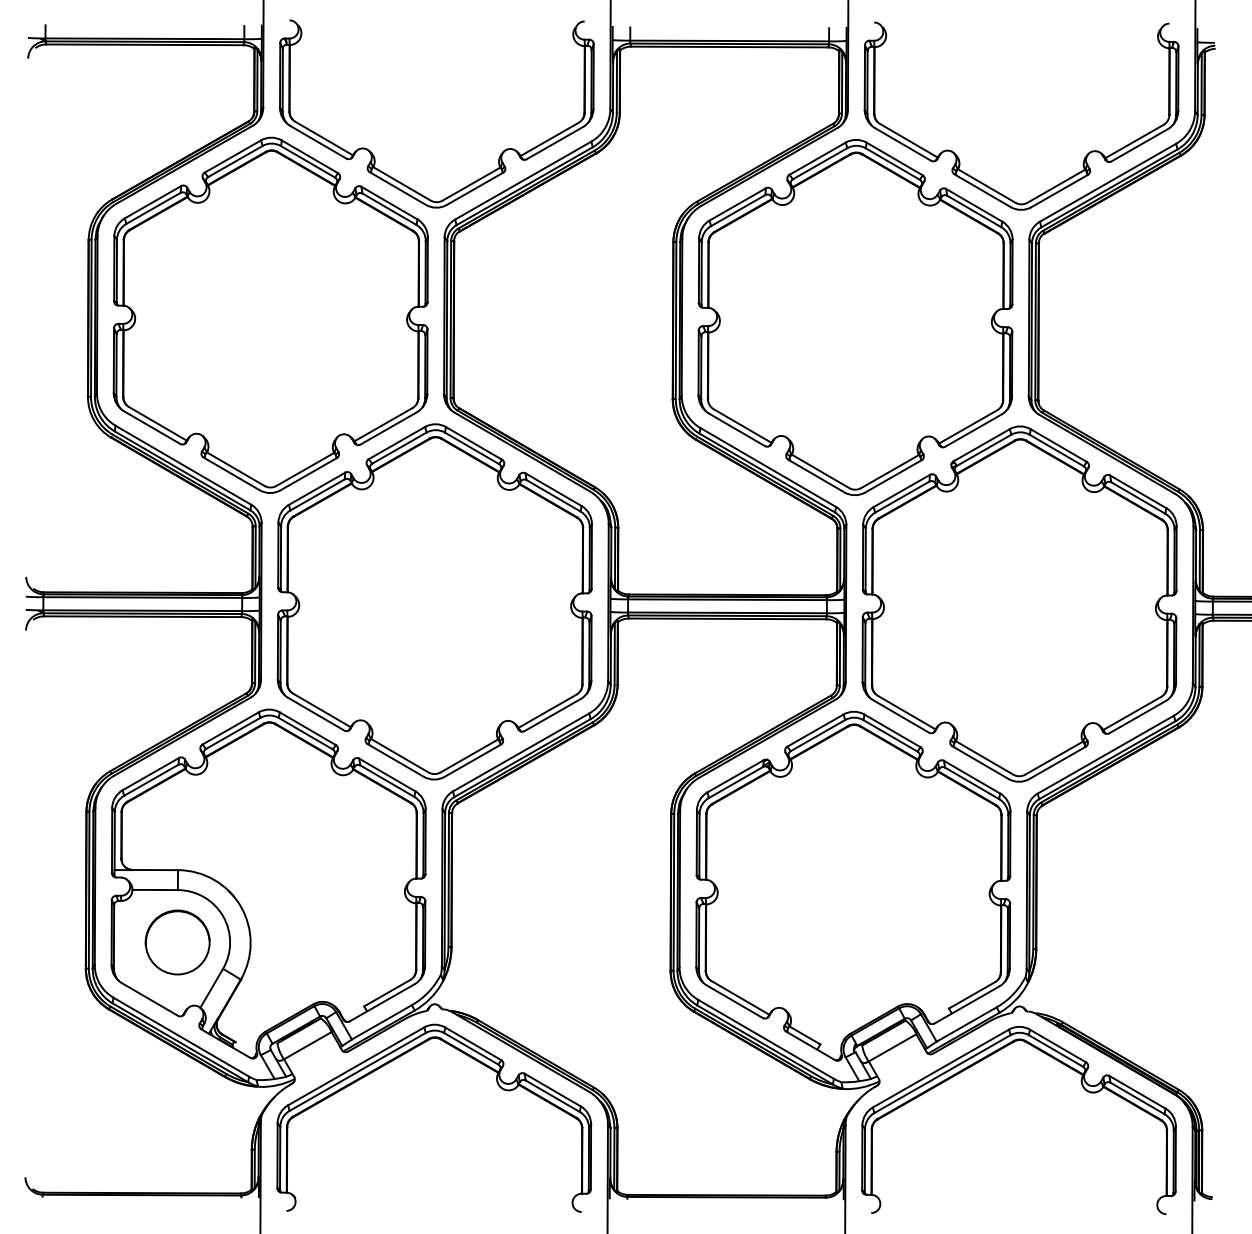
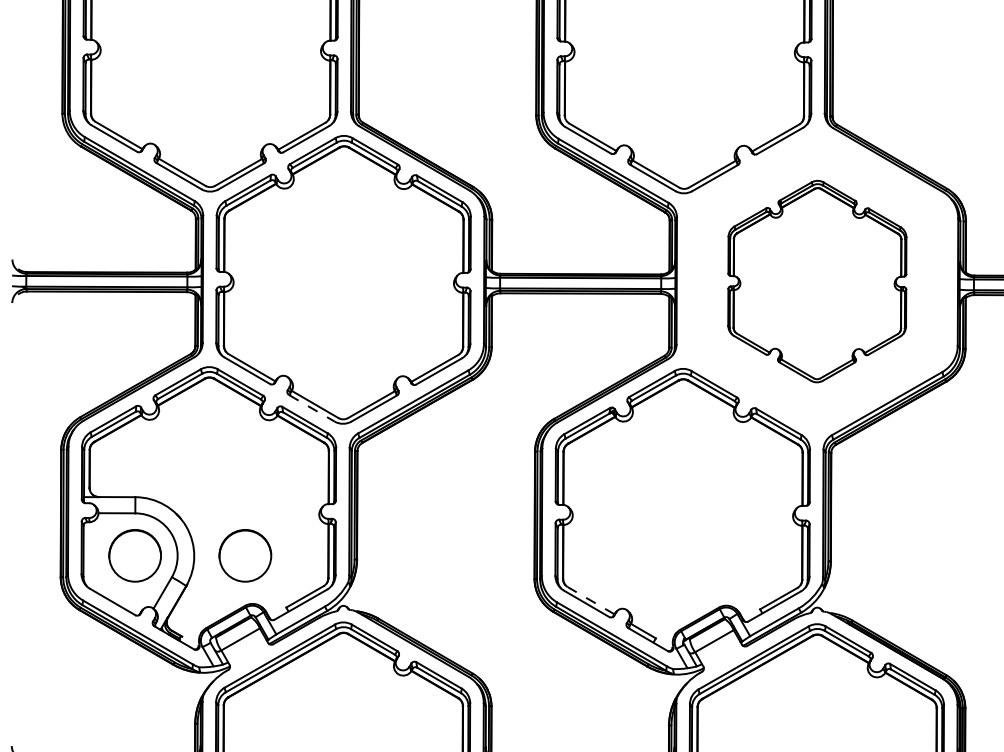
part: (1019, 603) -> (817, 281), size x0.7
line: (396, 760) -> (312, 408), solid -> dashed
part: (313, 942) -> (245, 555), added
line: (740, 997) -> (591, 600), solid -> dashed

